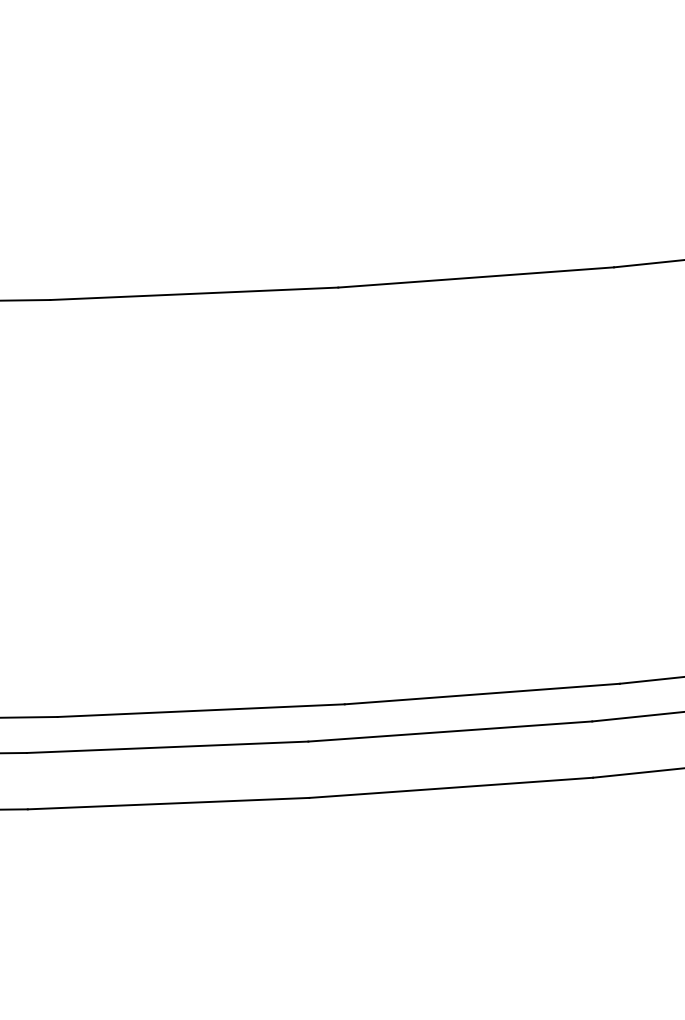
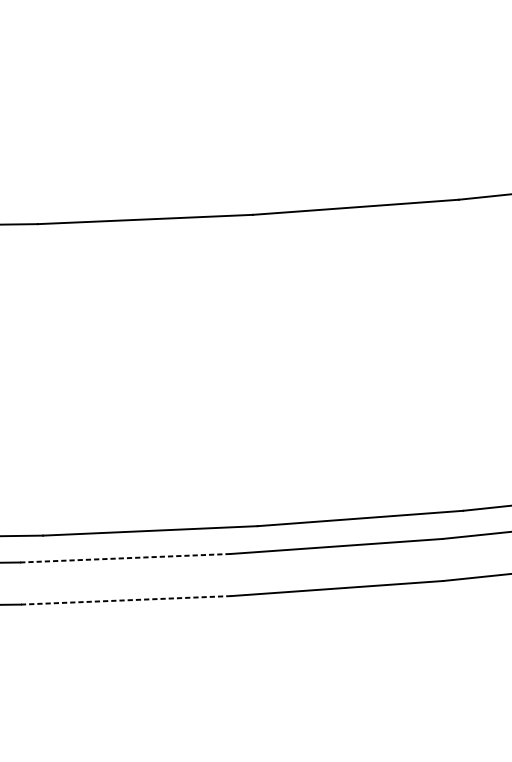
line: (167, 747) -> (125, 558), solid -> dashed
line: (168, 803) -> (126, 600), solid -> dashed

